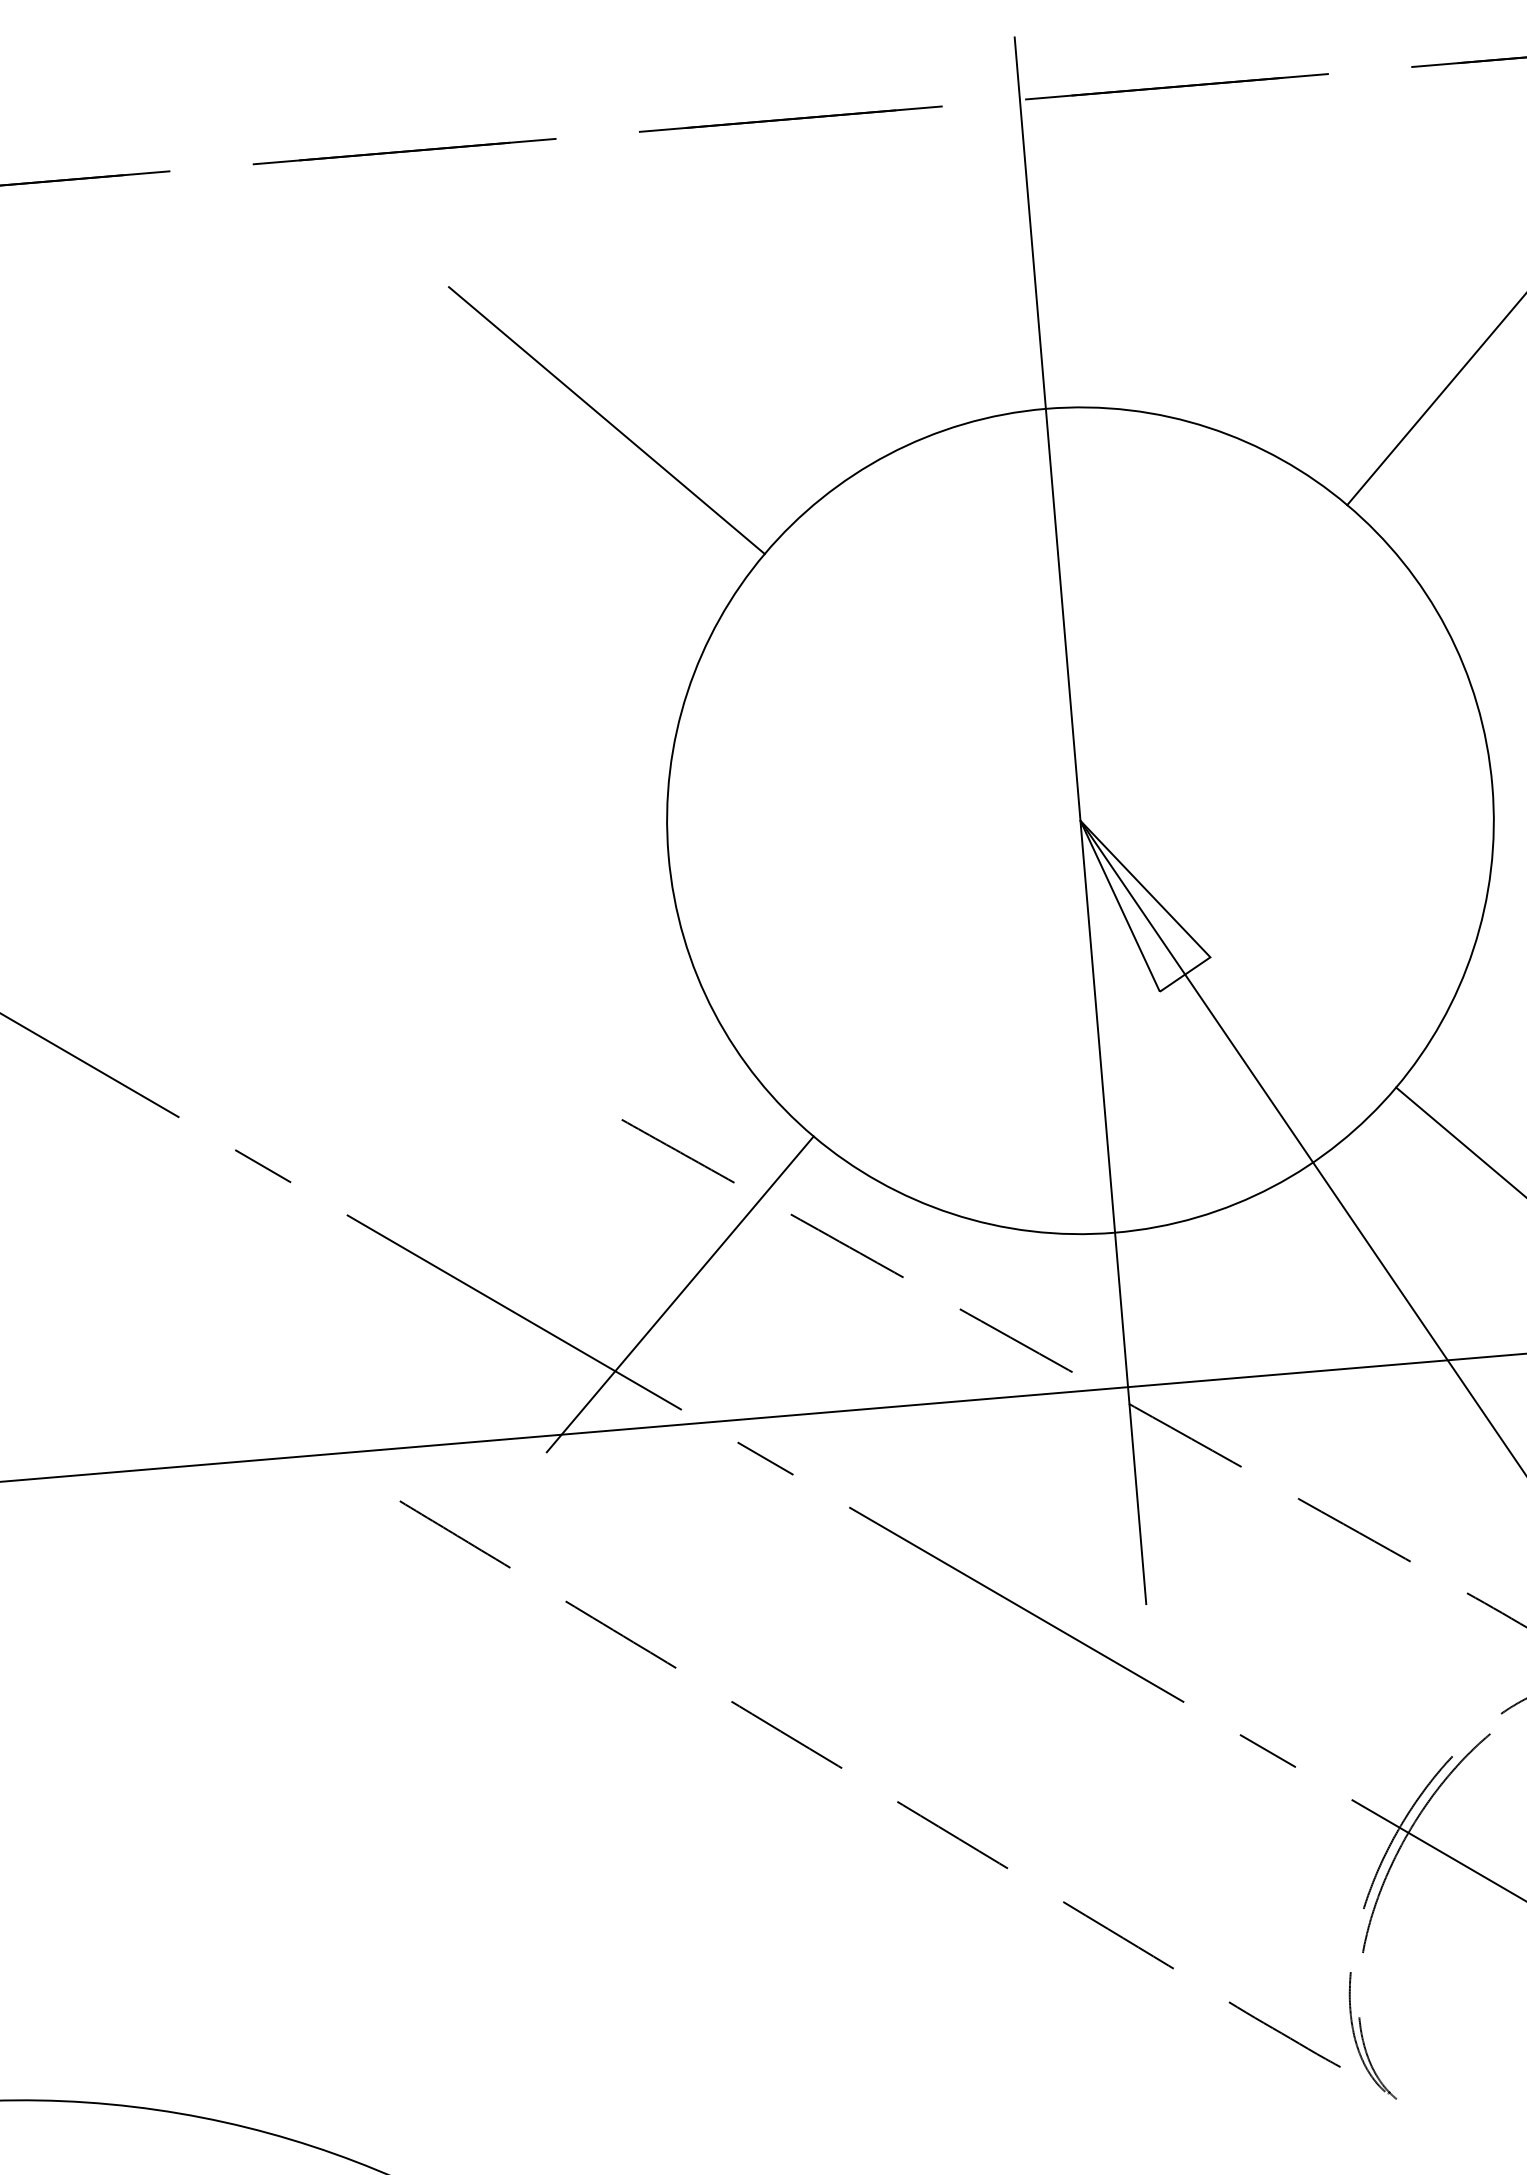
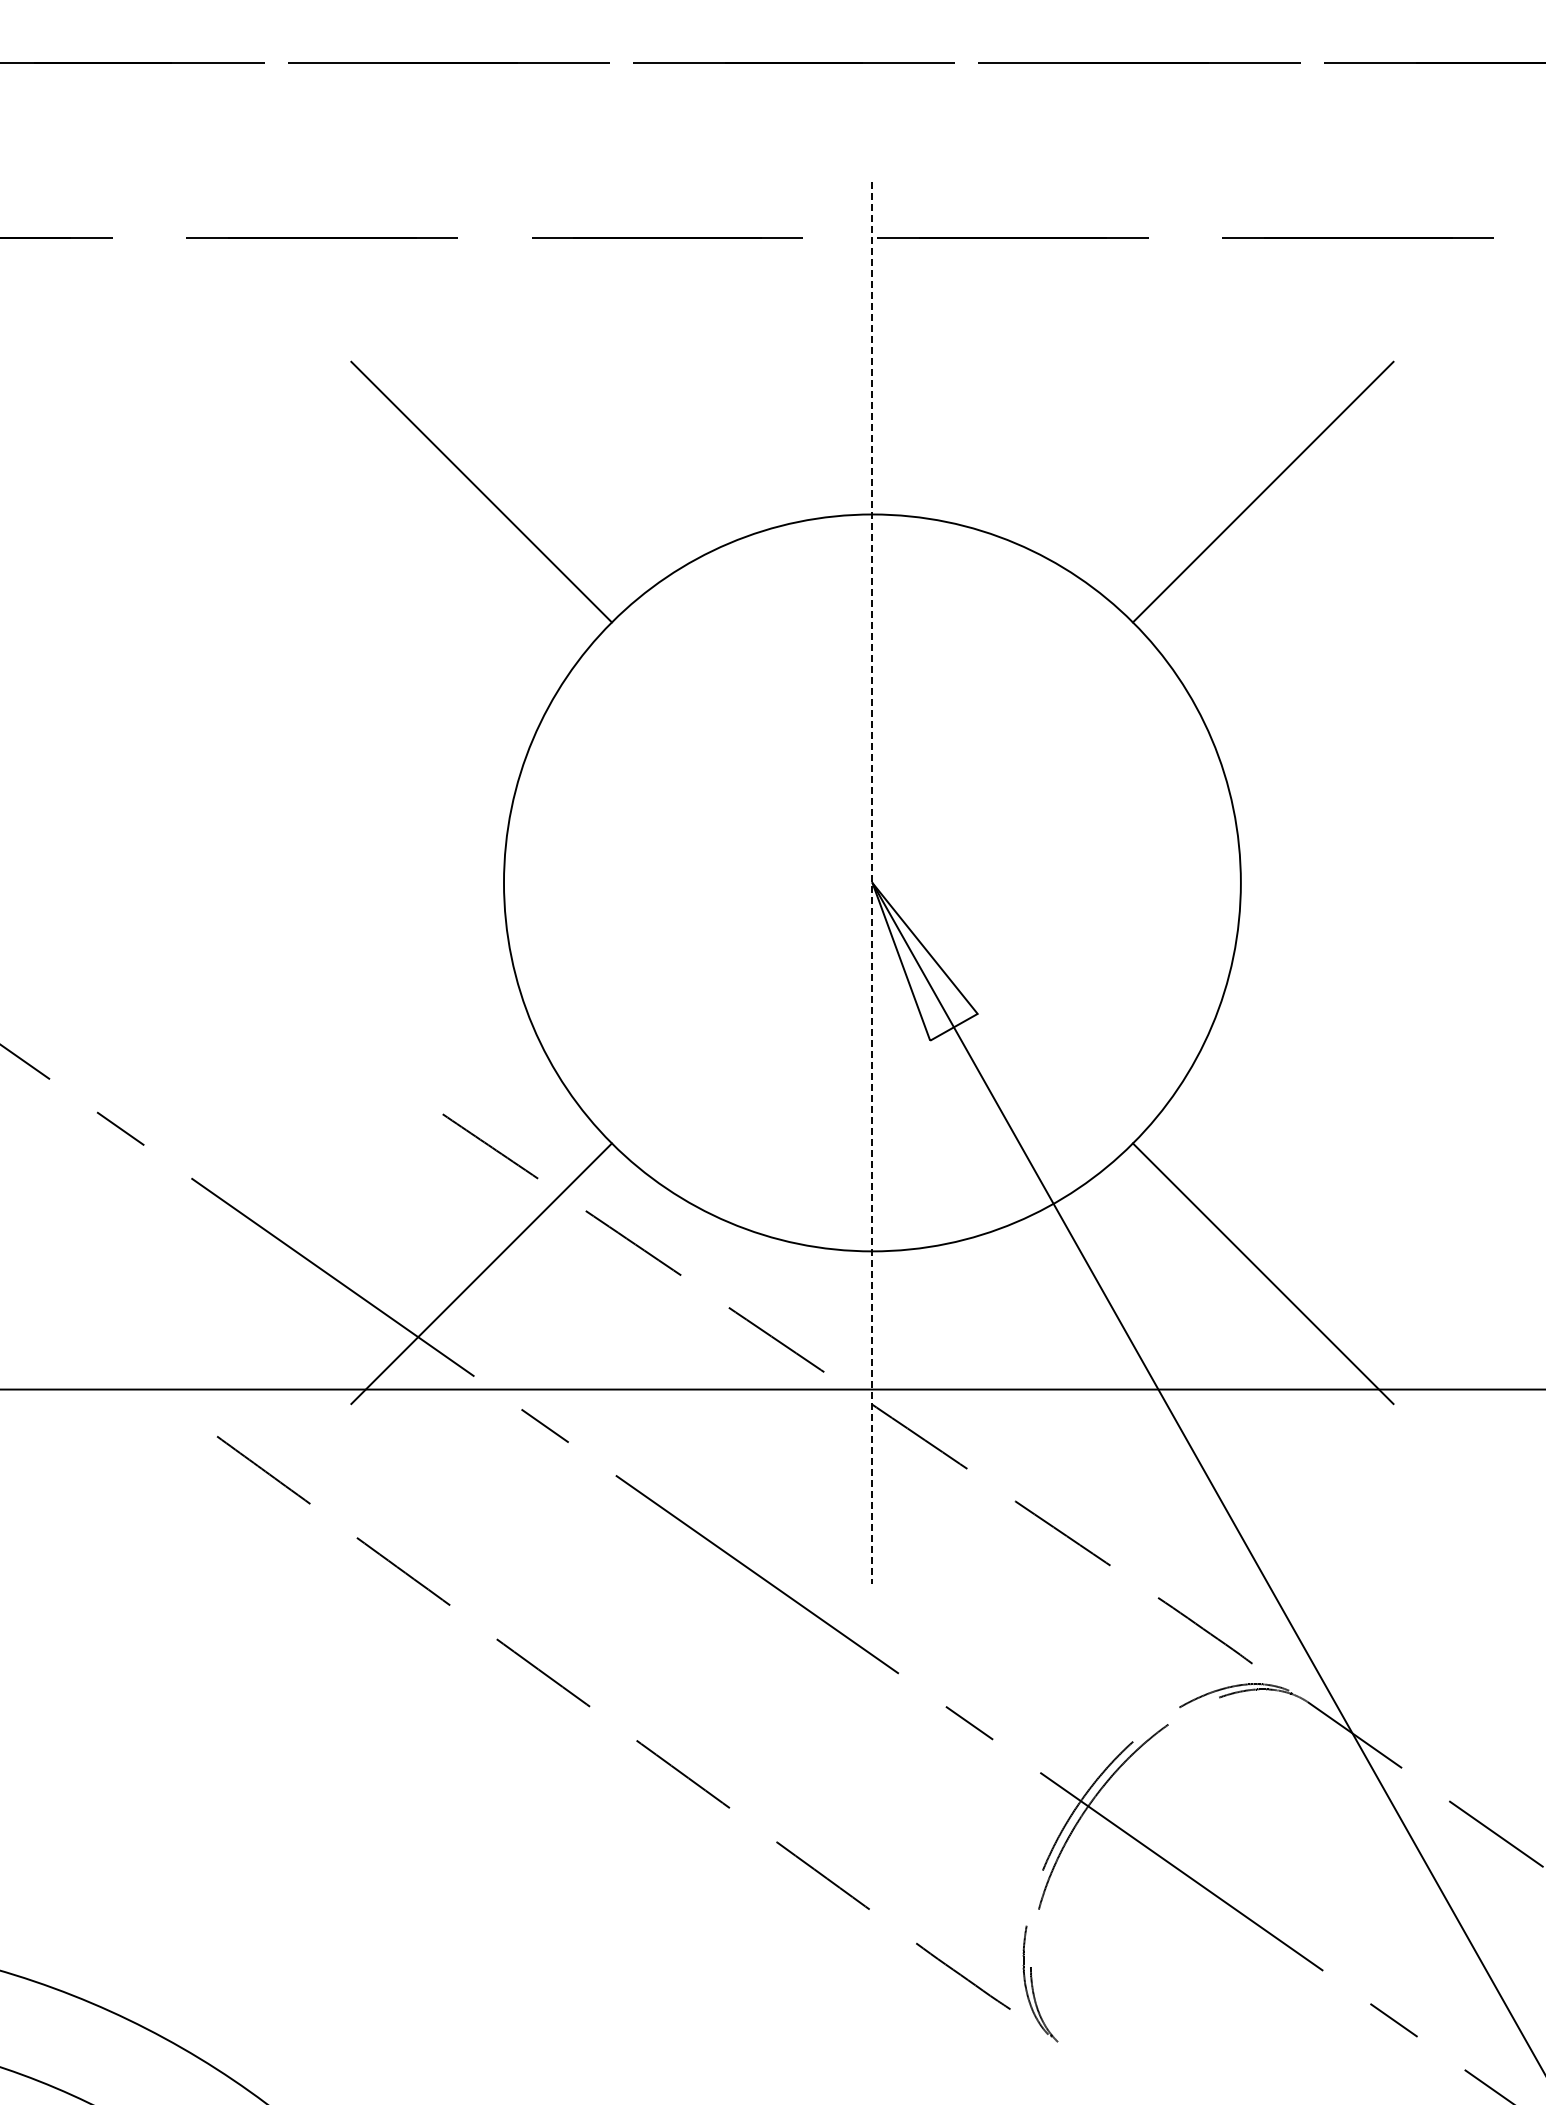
line: (1080, 820) -> (872, 882), solid -> dashed

